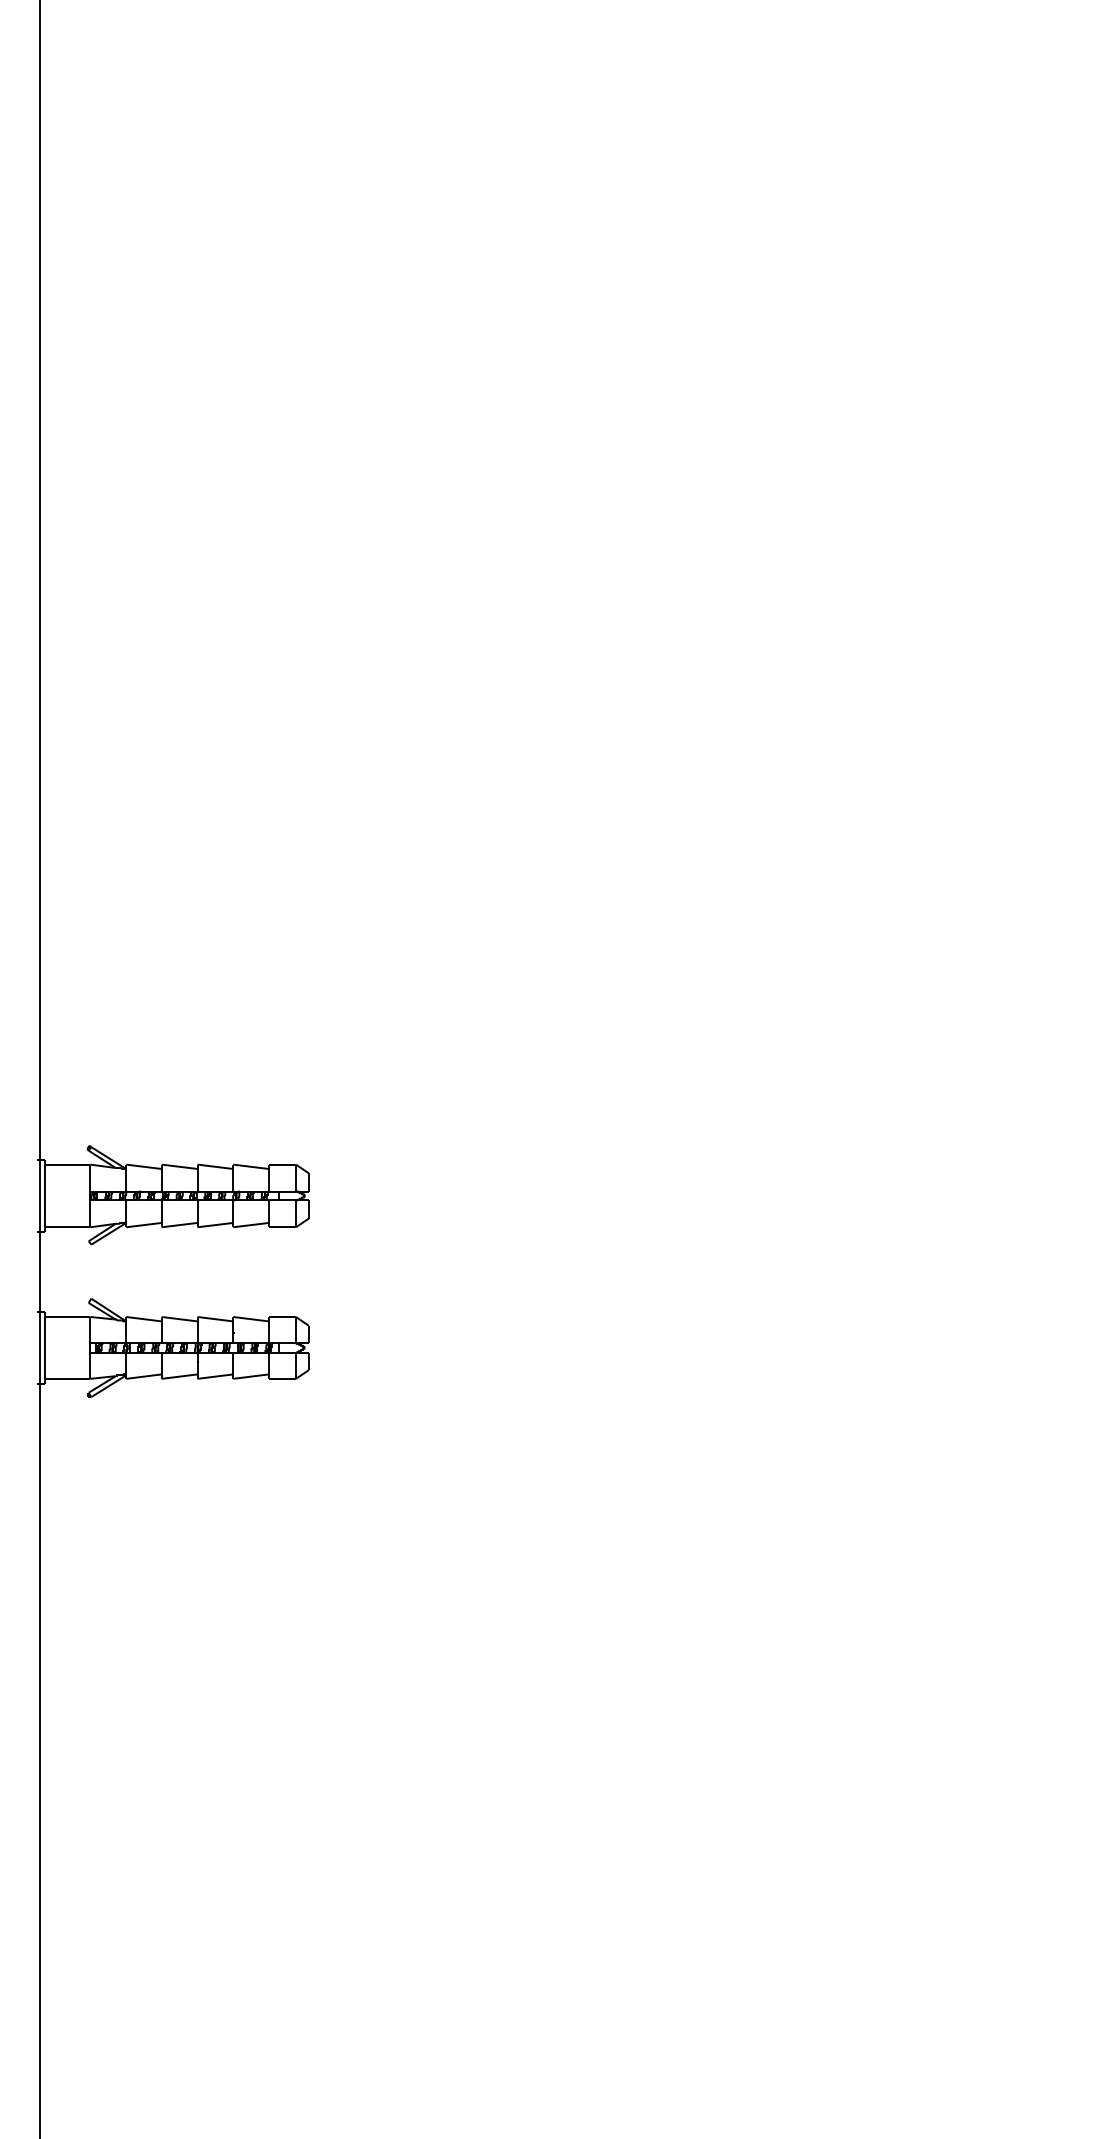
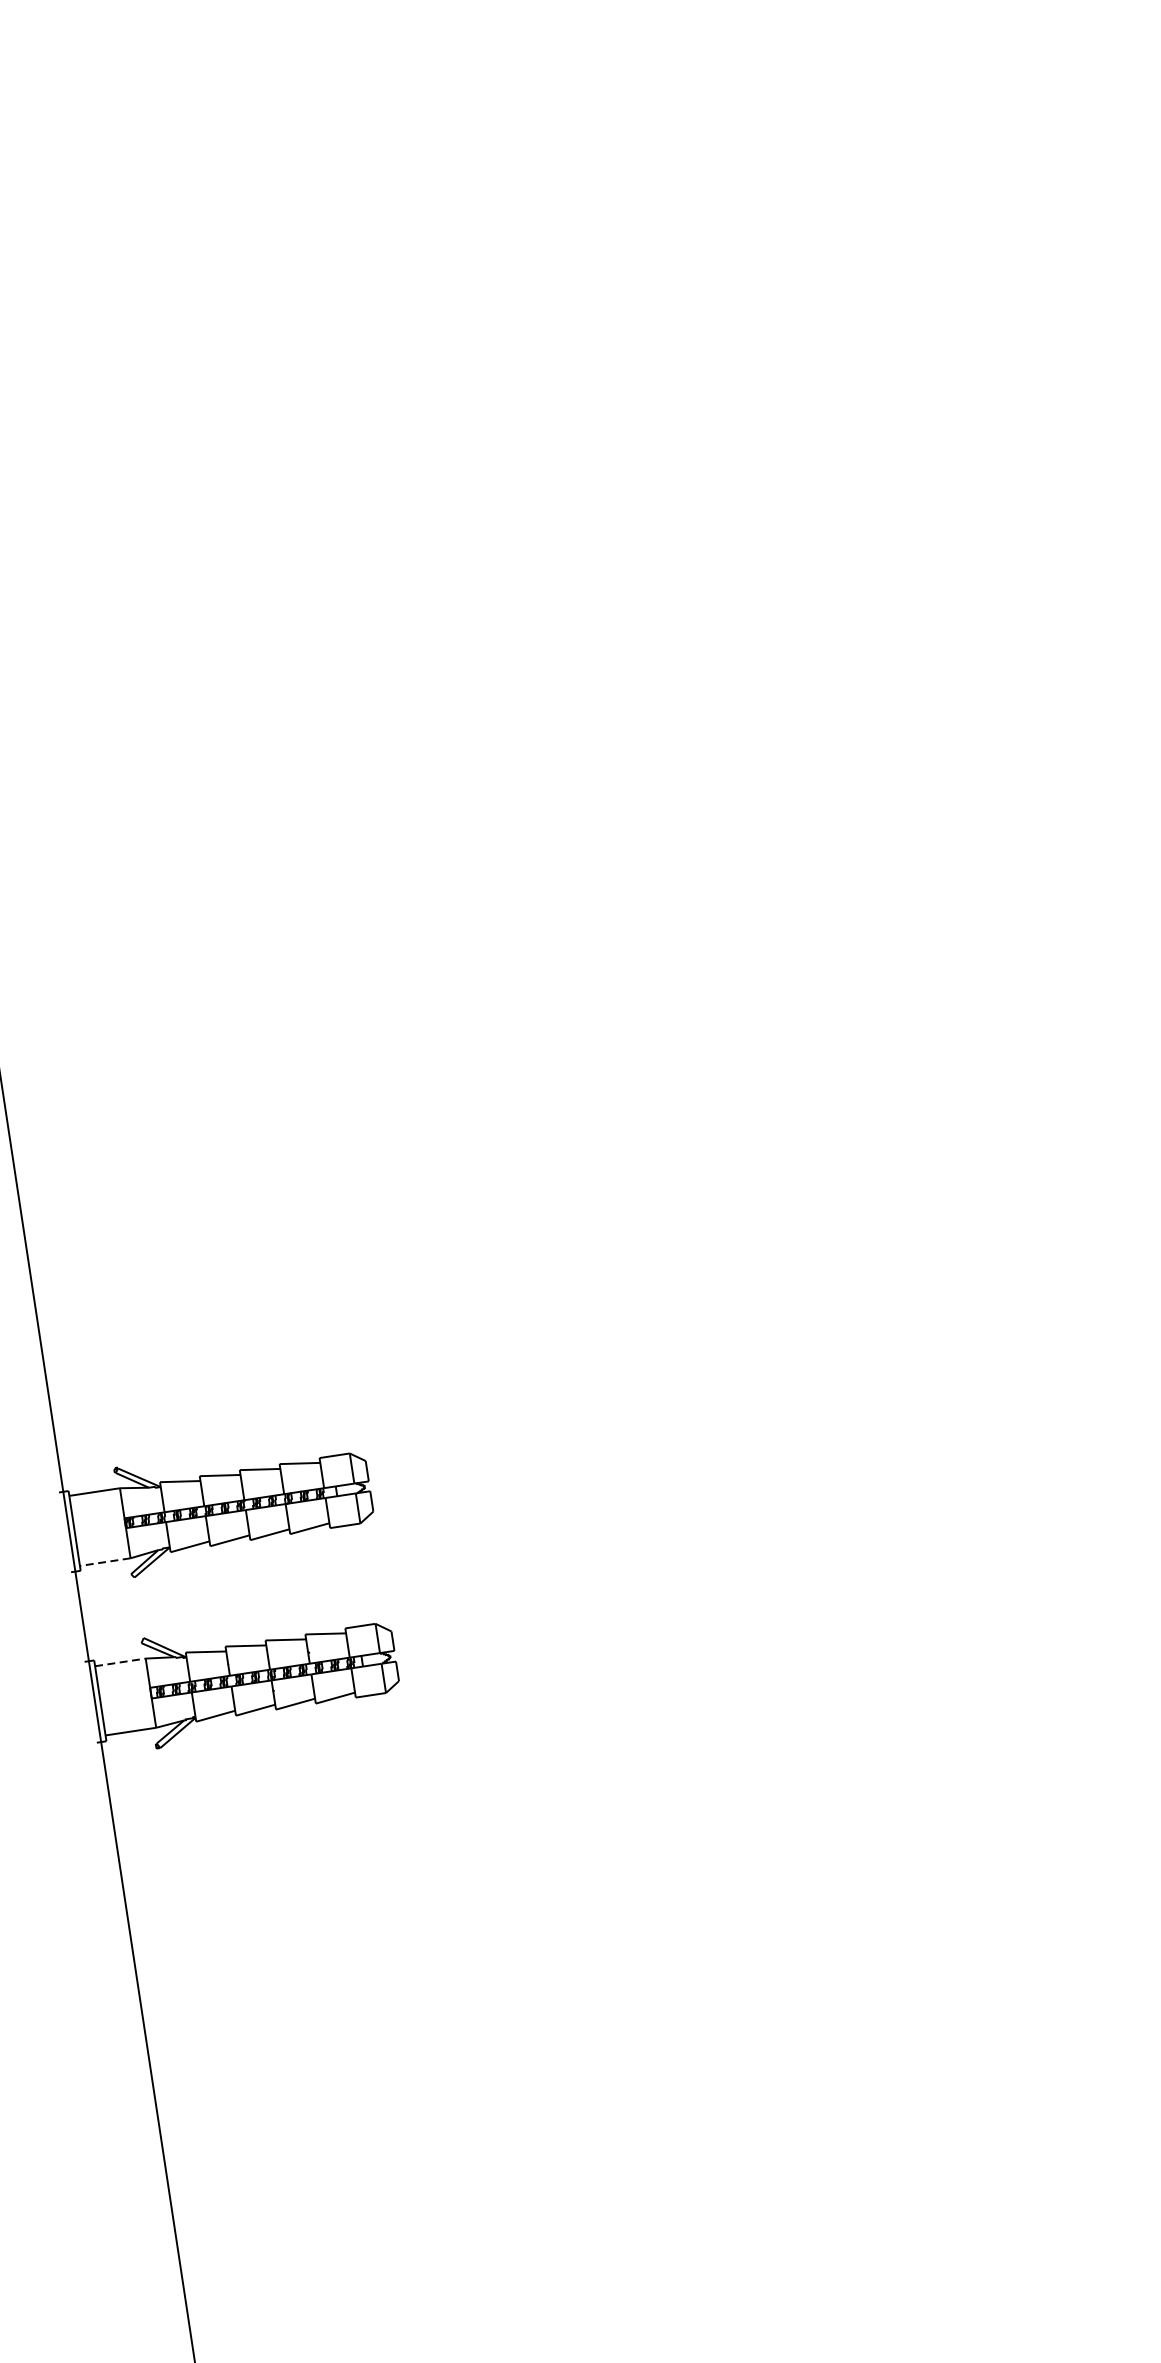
line: (67, 1227) -> (105, 1562), solid -> dashed
line: (67, 1316) -> (120, 1661), solid -> dashed

